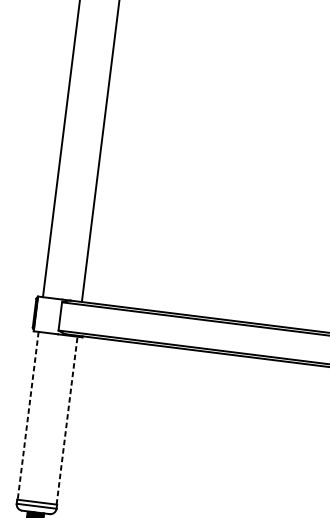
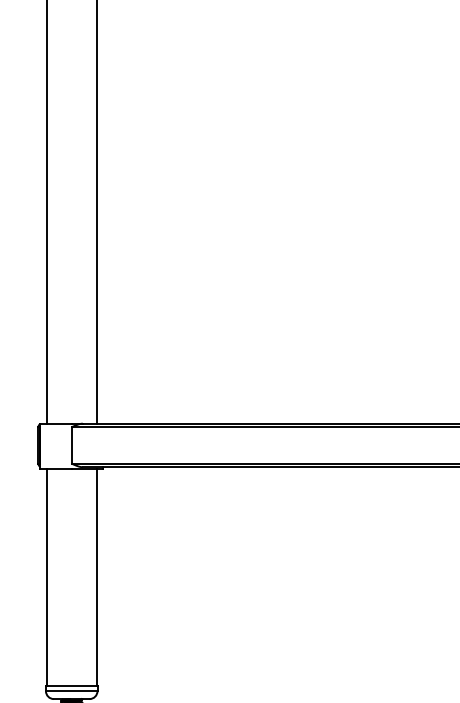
line: (28, 416) -> (46, 577), dashed -> solid
line: (66, 420) -> (96, 577), dashed -> solid

